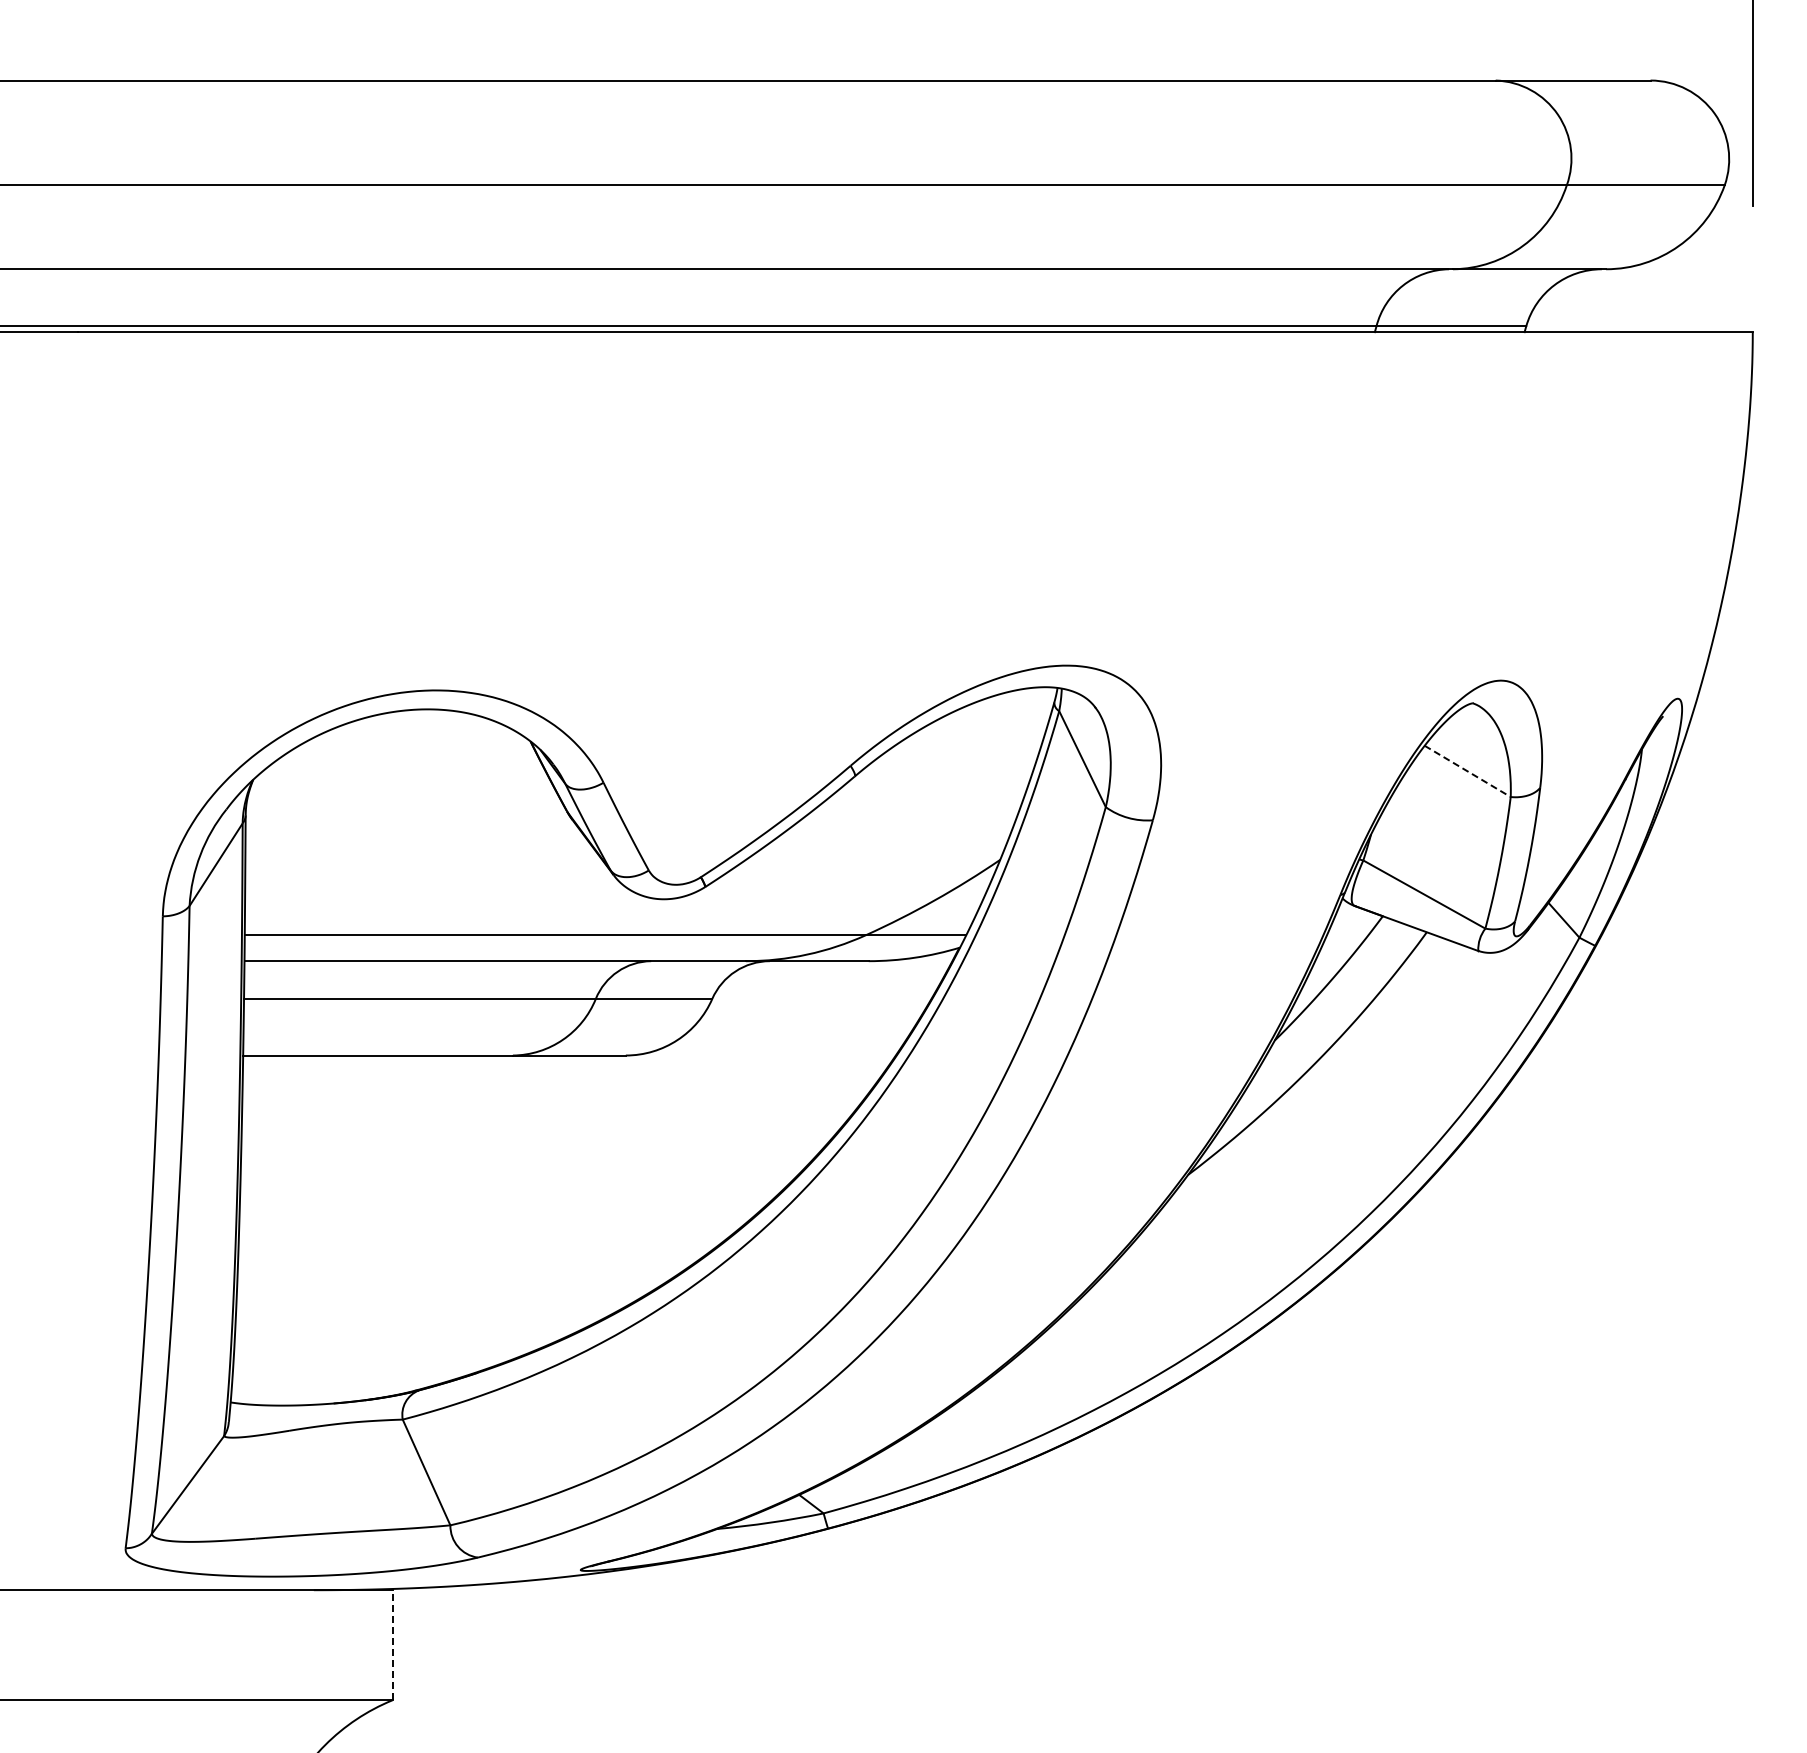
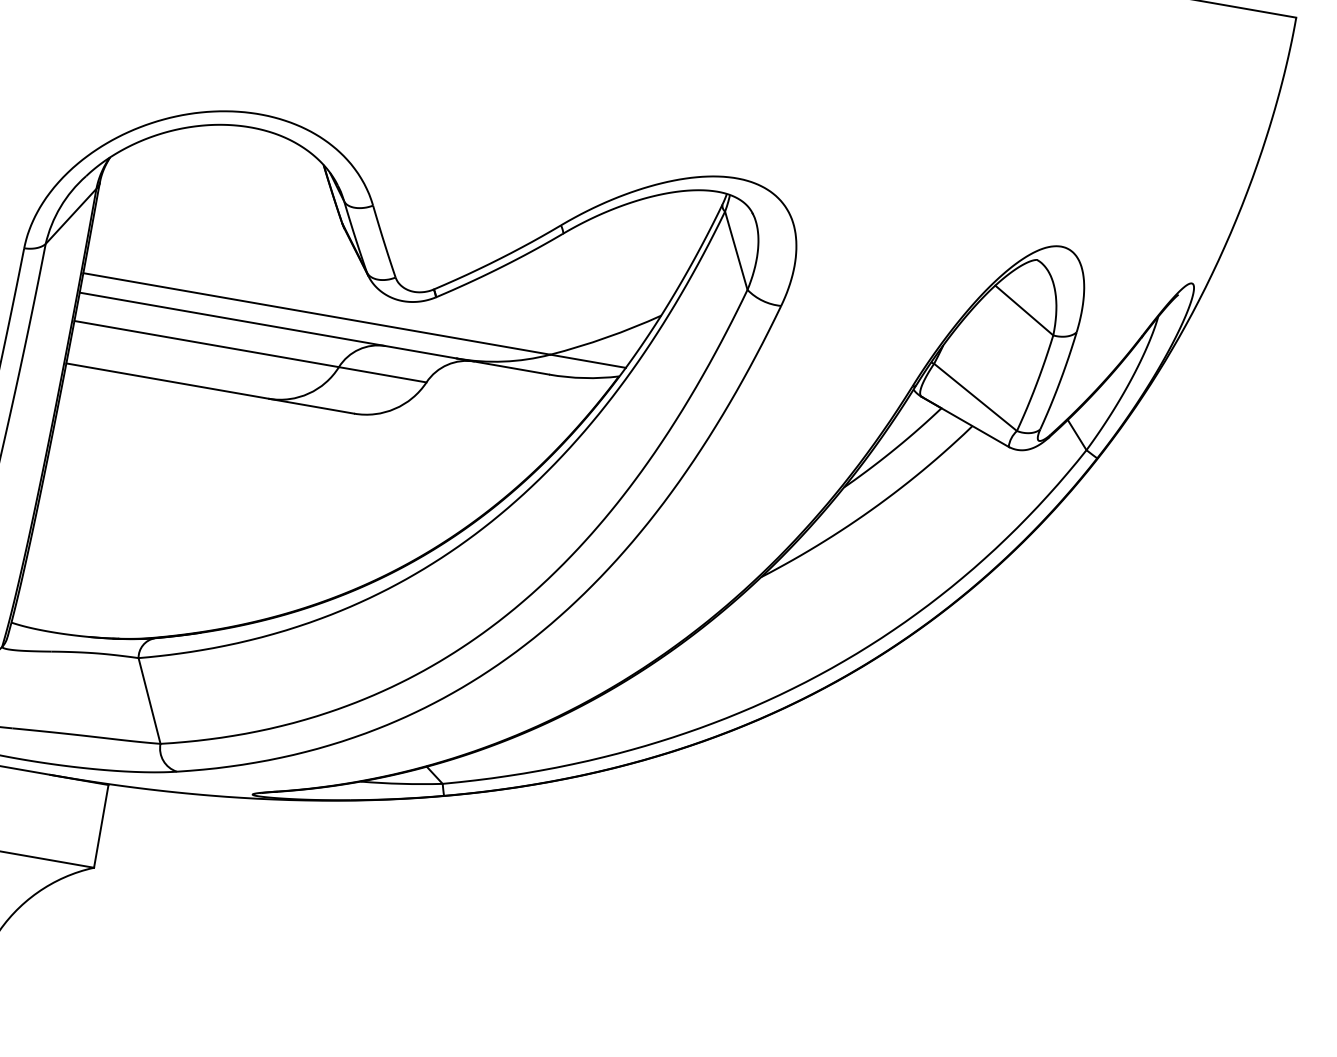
line: (1468, 771) -> (1024, 310), dashed -> solid
line: (392, 1644) -> (101, 825), dashed -> solid

